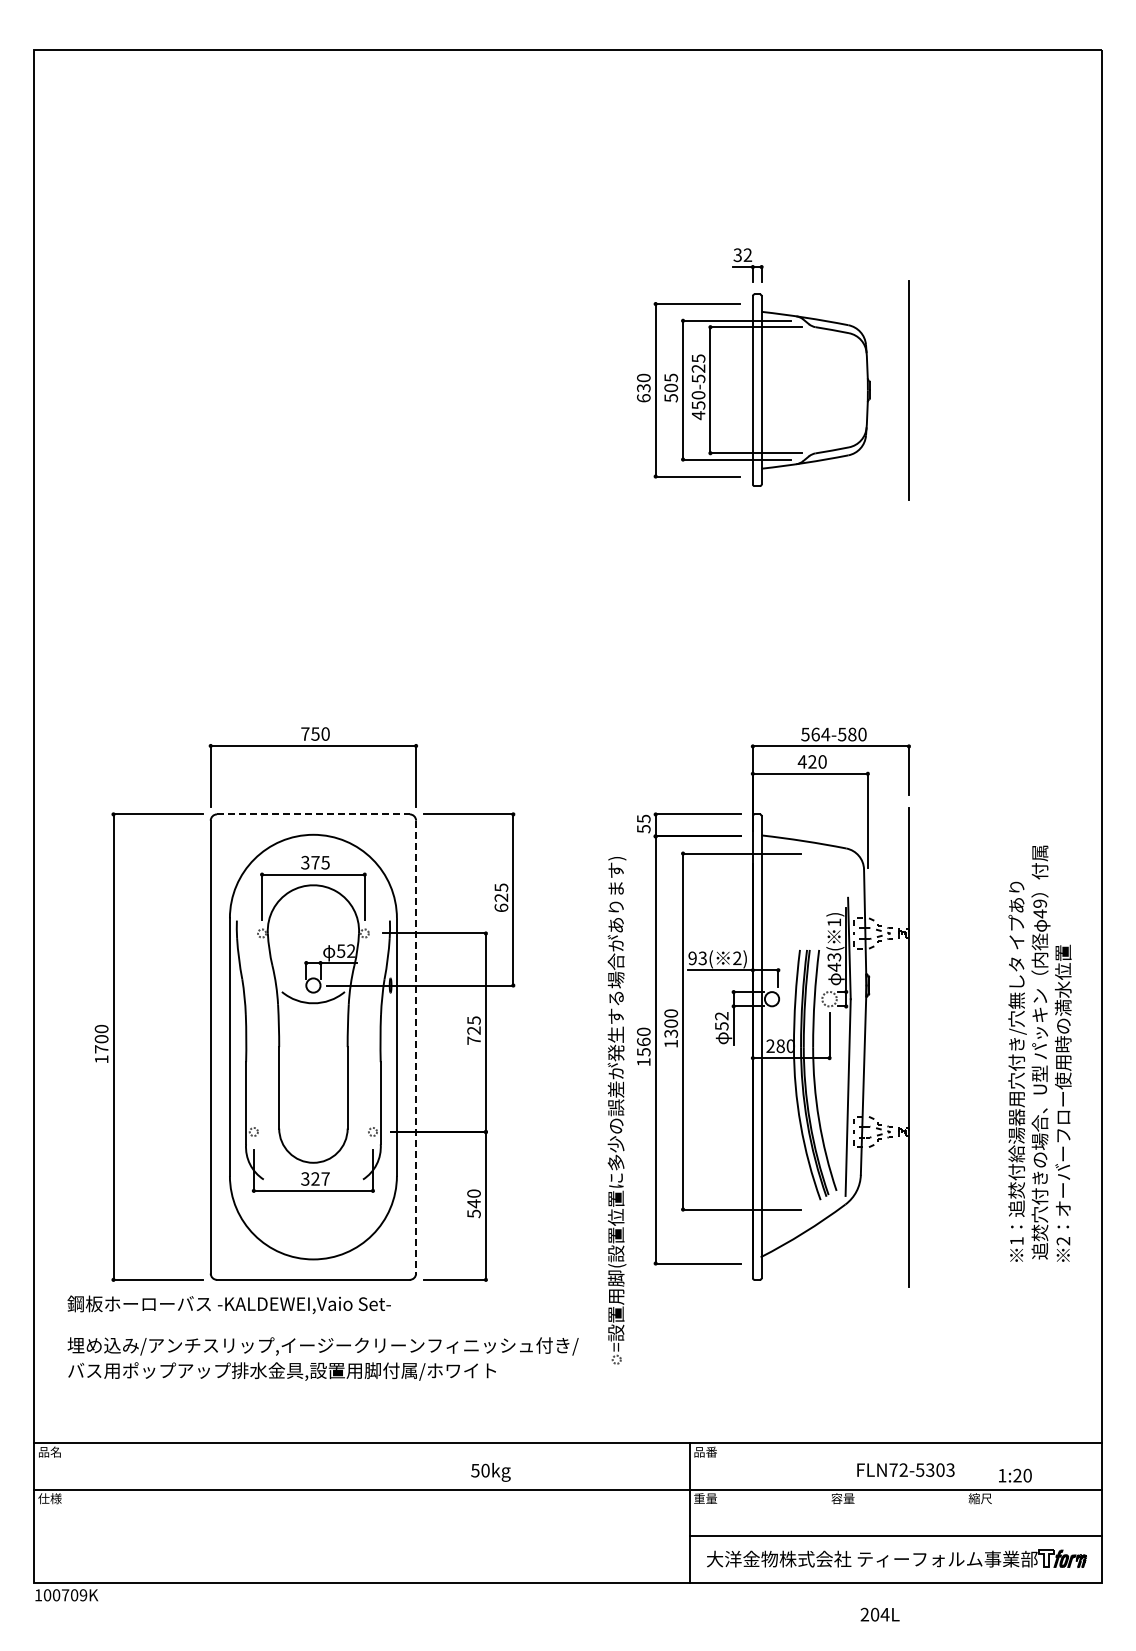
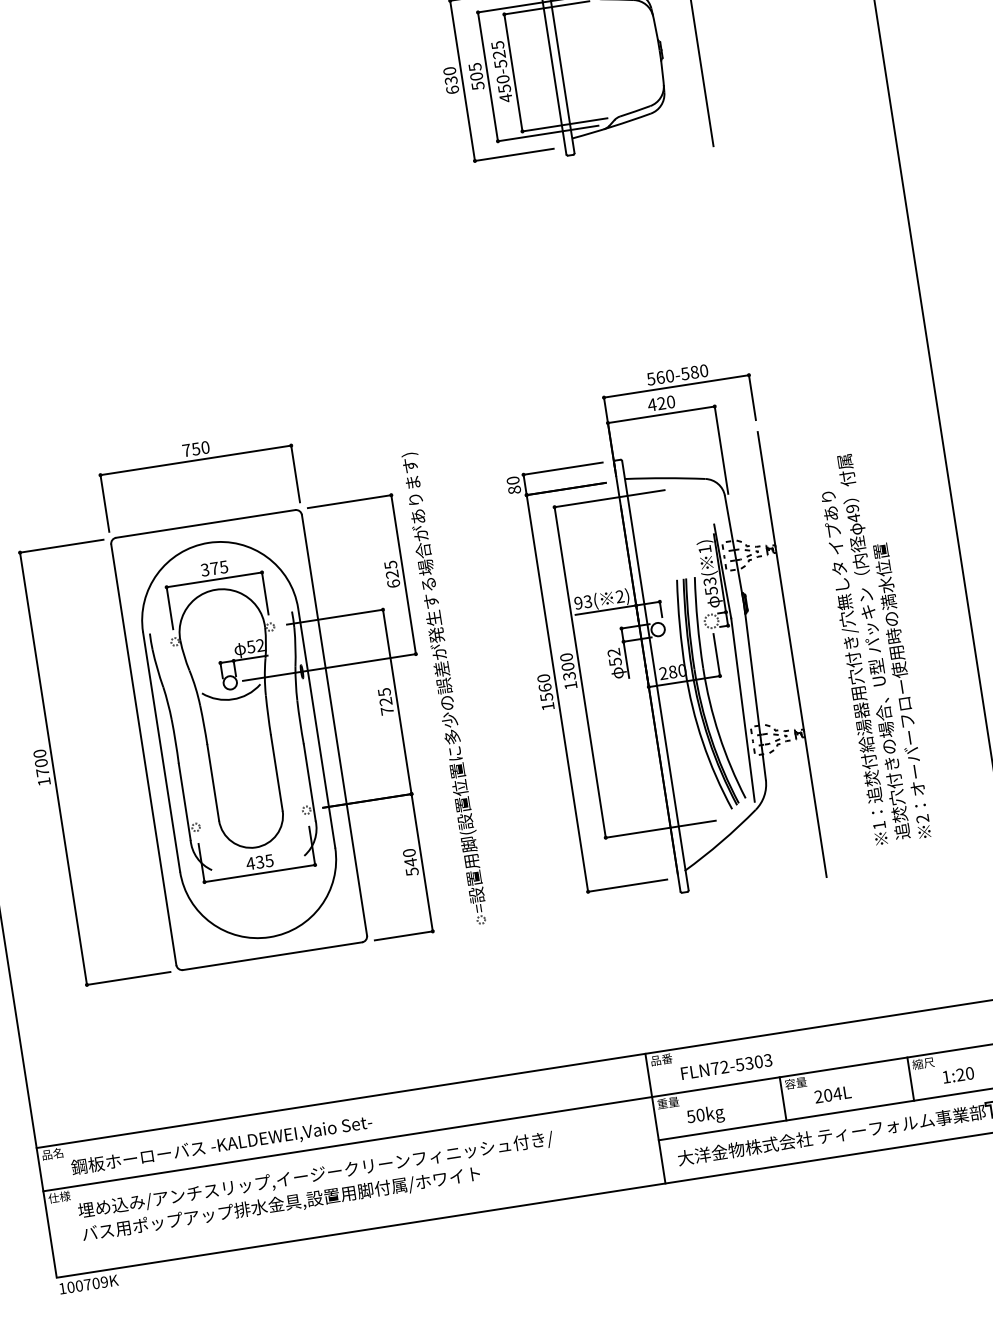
text: (825, 734) -> (669, 376), 564-580 -> 560-580
line: (313, 814) -> (205, 524), dashed -> solid
text: (643, 823) -> (513, 484), 55 -> 80
text: (834, 966) -> (711, 590), 43( -> 53(
line: (416, 1047) -> (334, 725), dashed -> solid
text: (1039, 1053) -> (873, 647), moved
part: (616, 1110) -> (445, 688), moved
text: (314, 1178) -> (259, 861), 327 -> 435
text: (228, 1304) -> (221, 1145), moved
text: (322, 1358) -> (316, 1186), moved
text: (905, 1469) -> (726, 1066), moved
text: (490, 1472) -> (705, 1116), moved
text: (1015, 1475) -> (958, 1075), moved
line: (827, 1512) -> (783, 1098), added
line: (964, 1512) -> (910, 1078), added
text: (879, 1614) -> (832, 1094), moved

